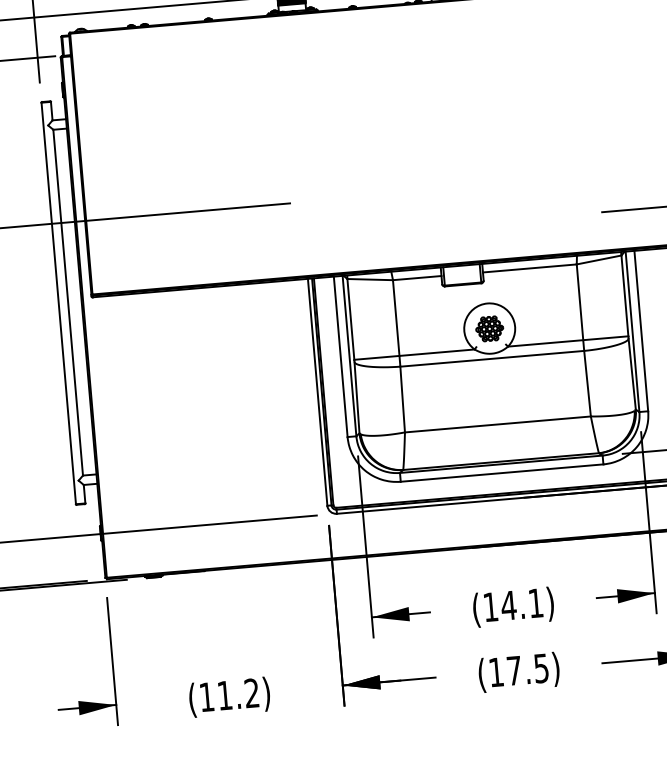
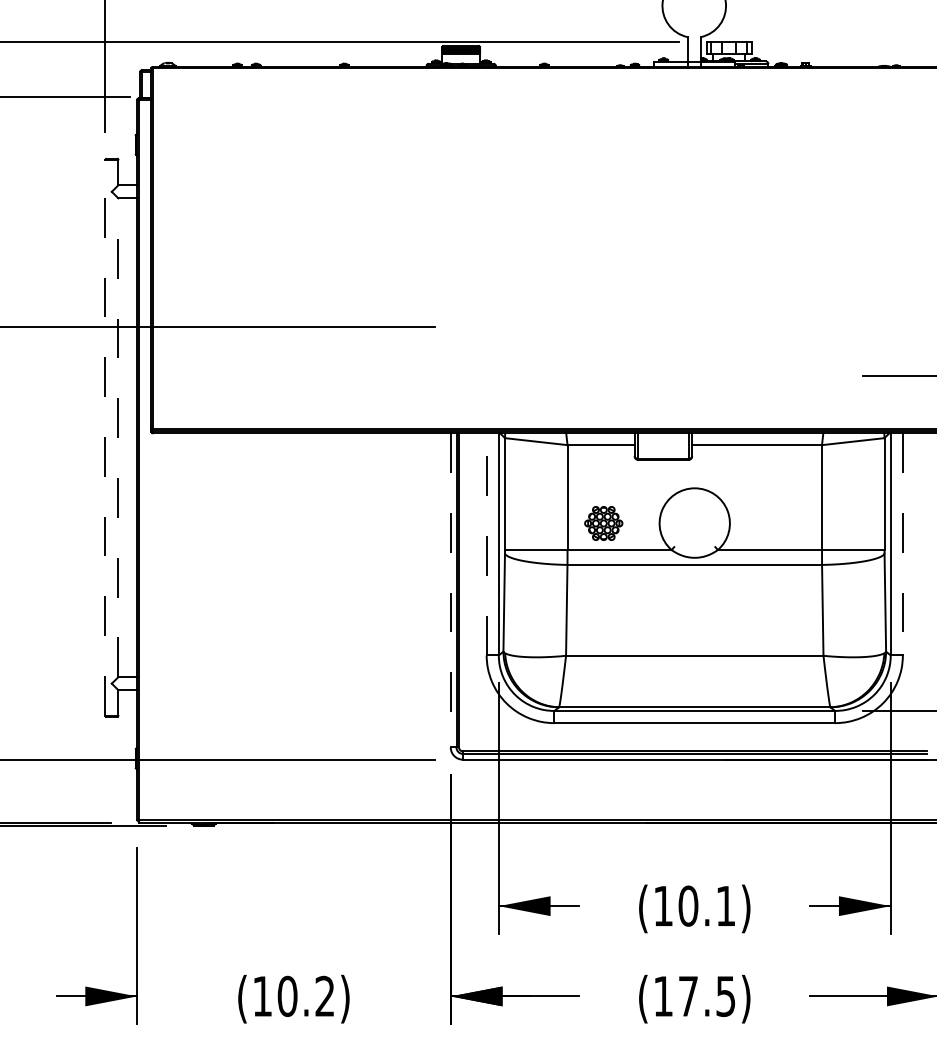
line: (68, 302) -> (118, 437), solid -> dashed
line: (58, 303) -> (105, 437), solid -> dashed
part: (489, 328) -> (603, 523), moved
line: (641, 331) -> (902, 544), solid -> dashed
line: (340, 356) -> (486, 543), solid -> dashed
line: (317, 392) -> (450, 590), solid -> dashed
text: (508, 605) -> (688, 905), (14.1) -> (10.1)
text: (224, 695) -> (287, 996), (11.2) -> (10.2)

